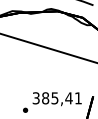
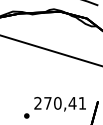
text: (45, 98) -> (47, 103), 385,41 -> 270,41

